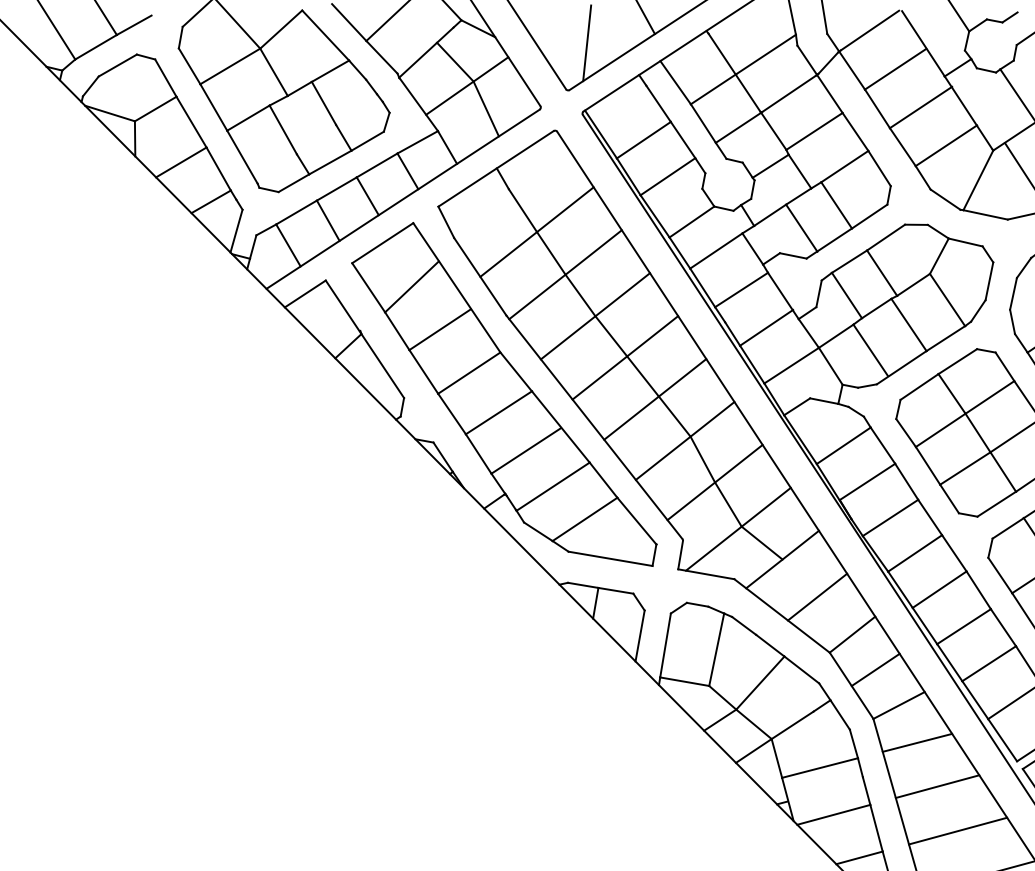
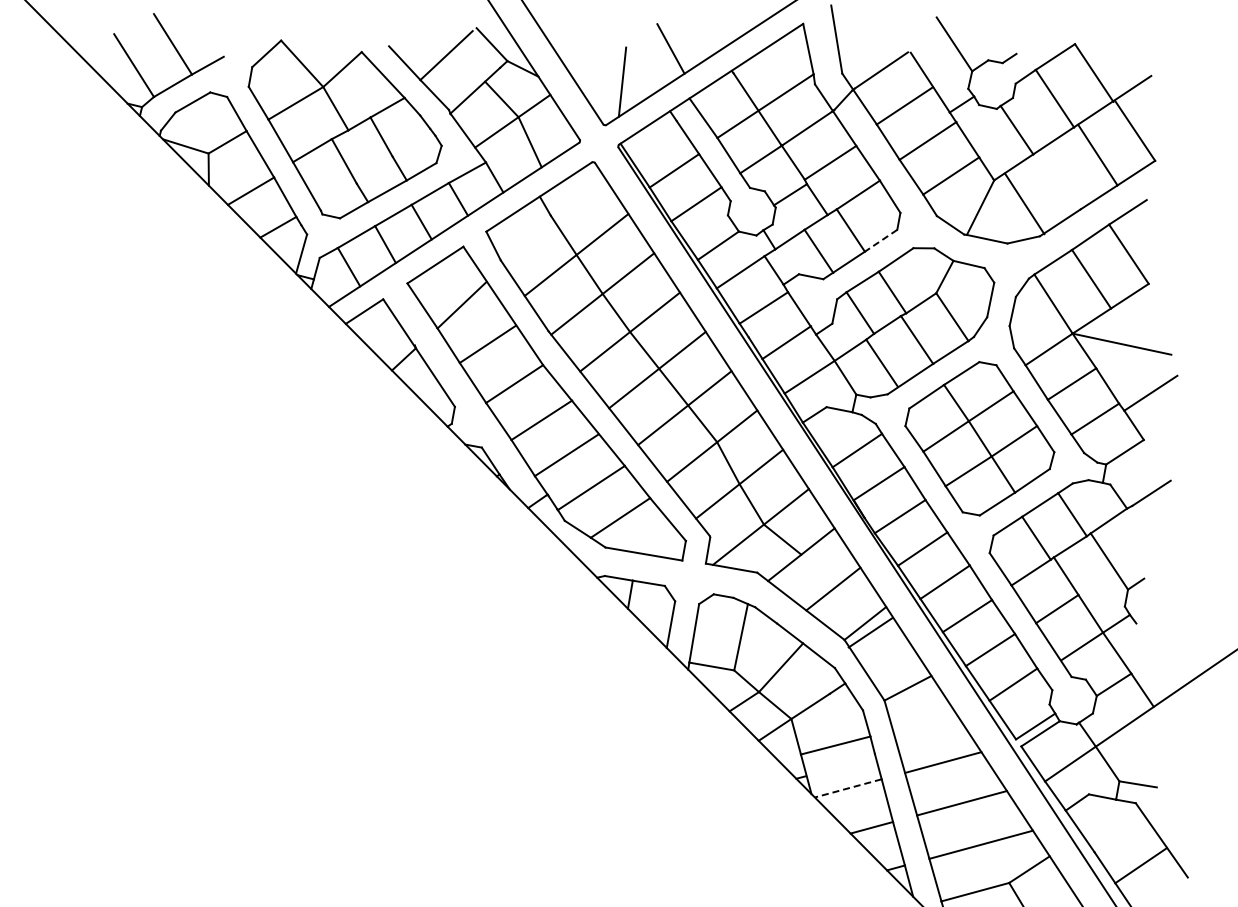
line: (870, 216) -> (881, 240), solid -> dashed
line: (875, 669) -> (870, 632), moved
line: (917, 742) -> (924, 722), removed
line: (834, 814) -> (848, 788), solid -> dashed

